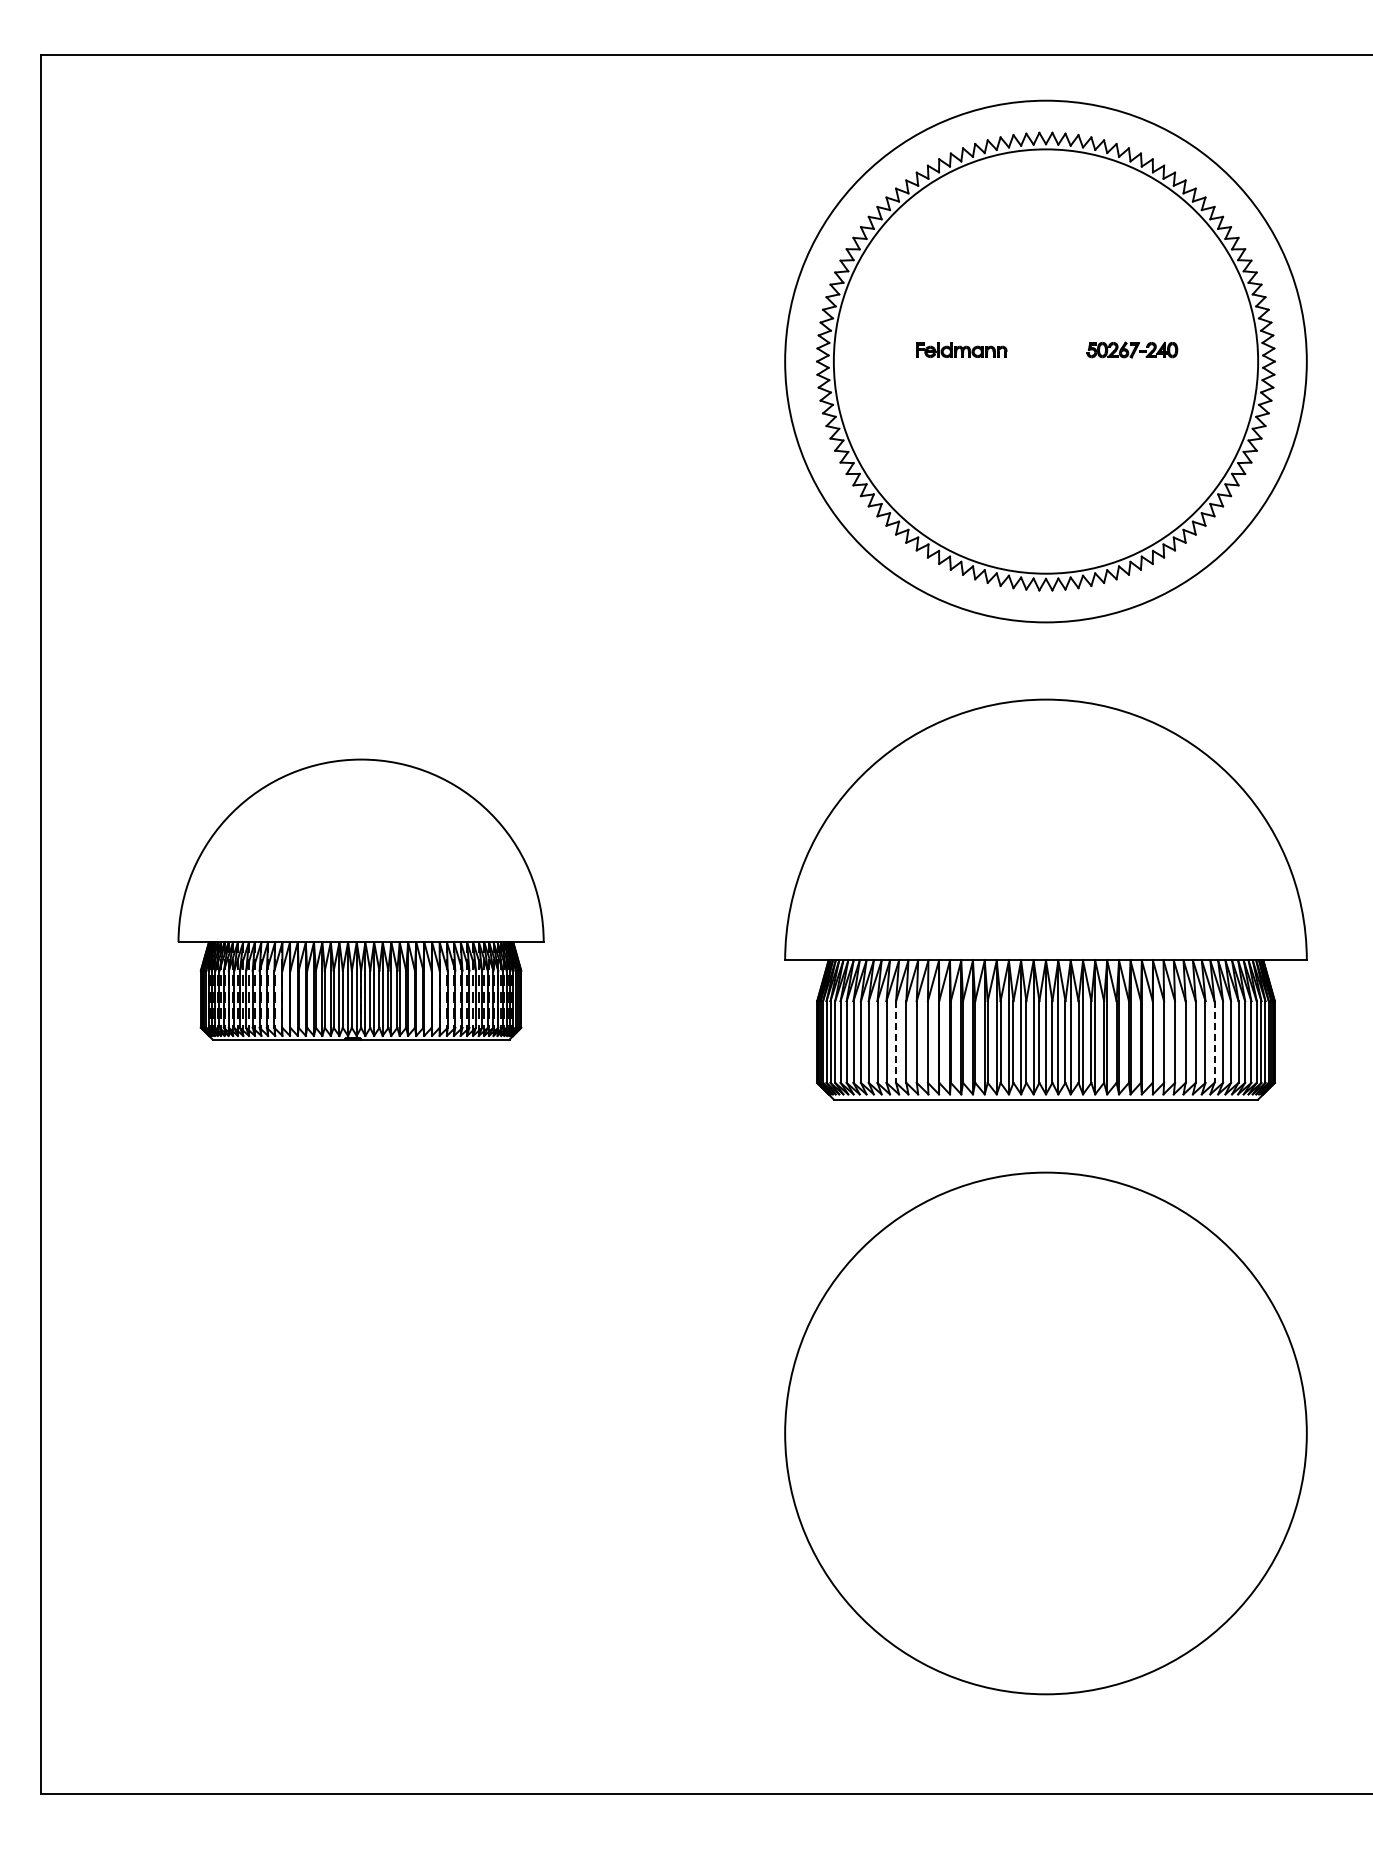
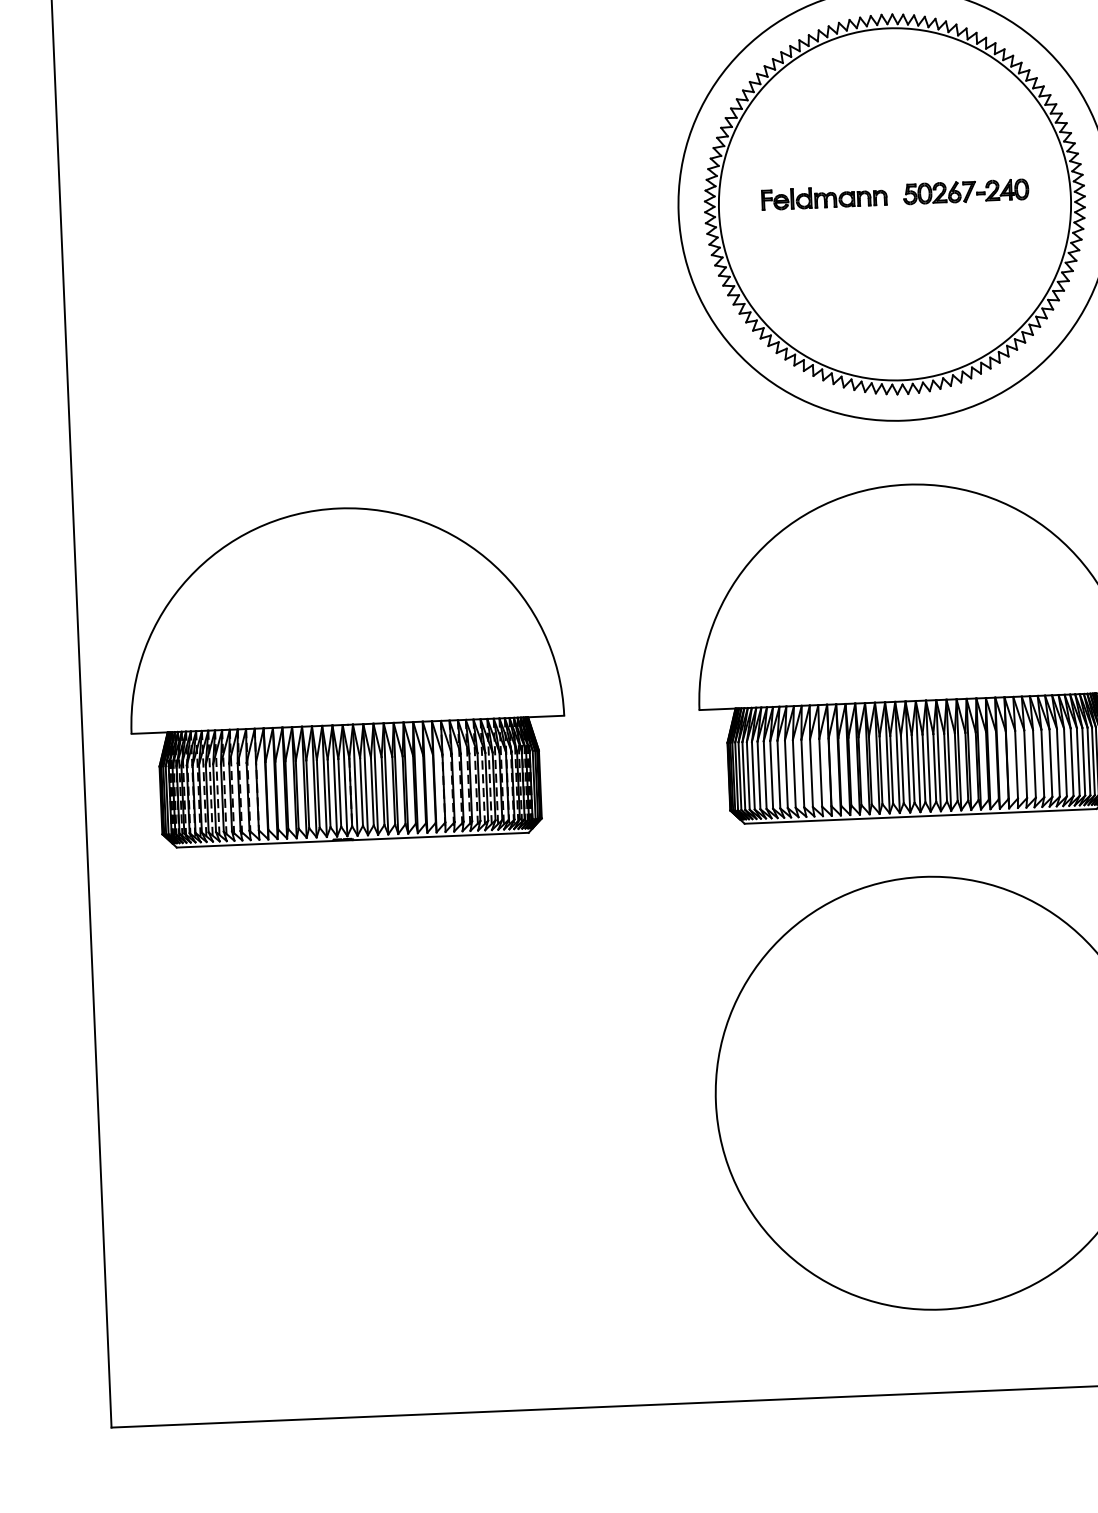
part: (961, 349) -> (824, 197), size x1.67
part: (1132, 349) -> (966, 191), size x1.67
part: (360, 899) -> (345, 674), size x1.43
line: (896, 1042) -> (794, 774), dashed -> solid
line: (1214, 1042) -> (1058, 763), dashed -> solid

